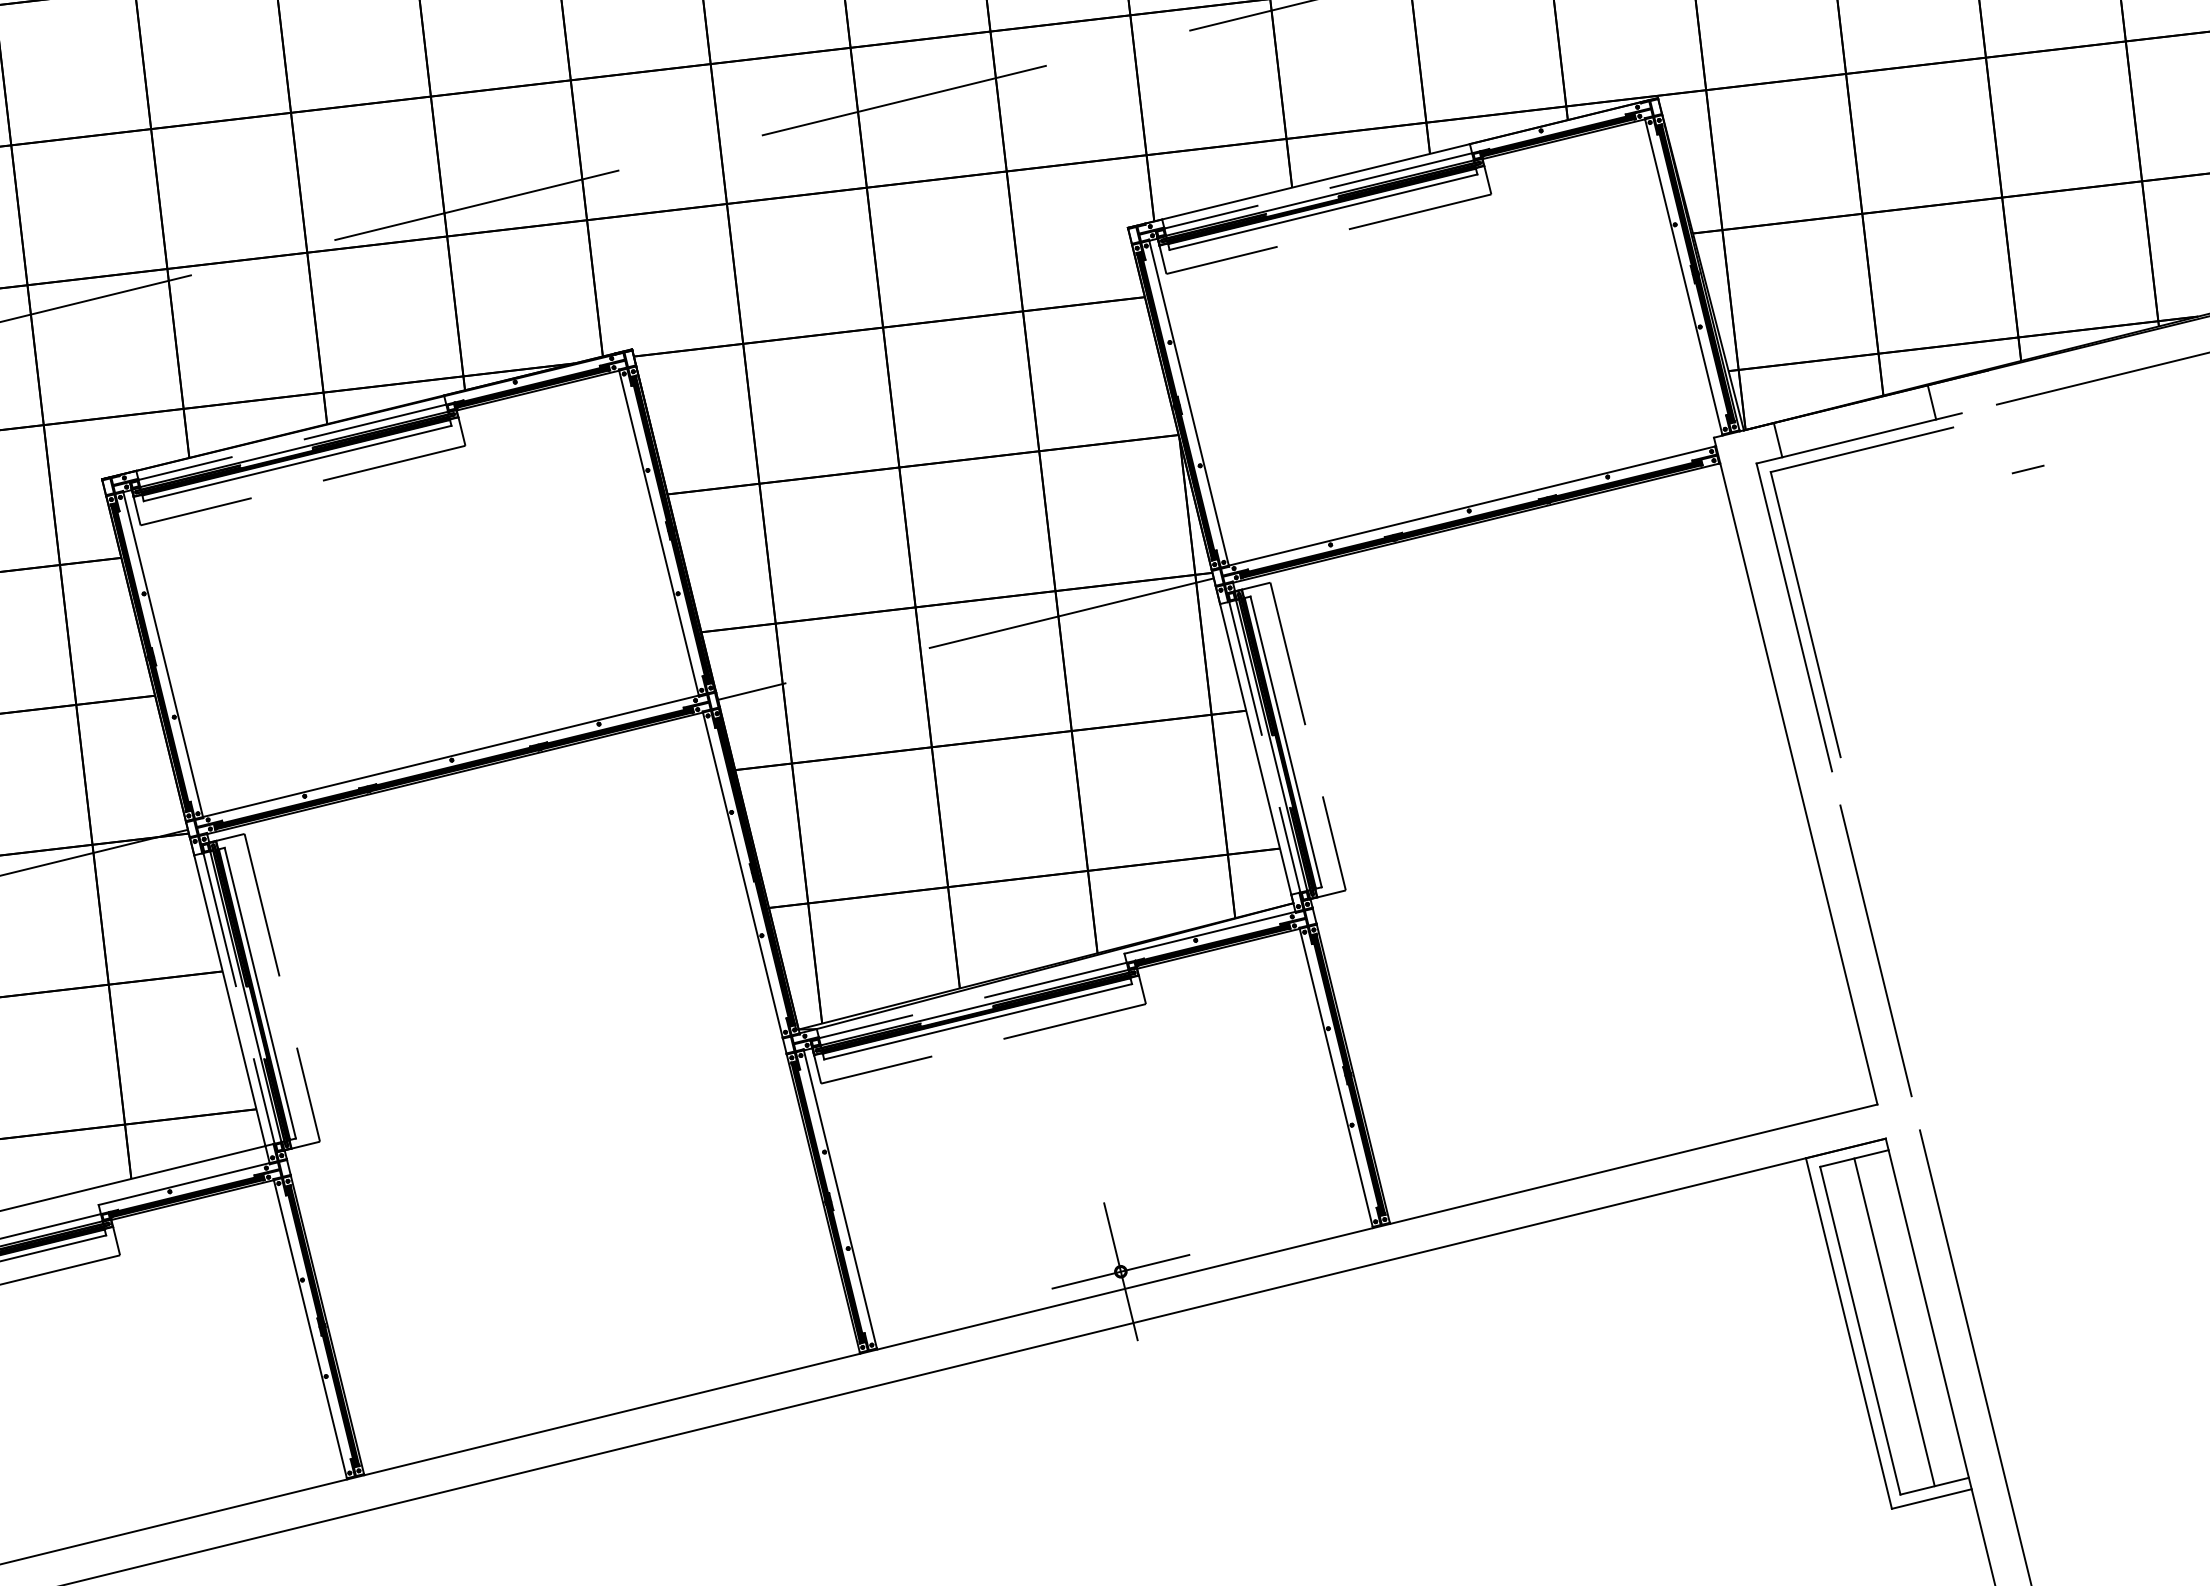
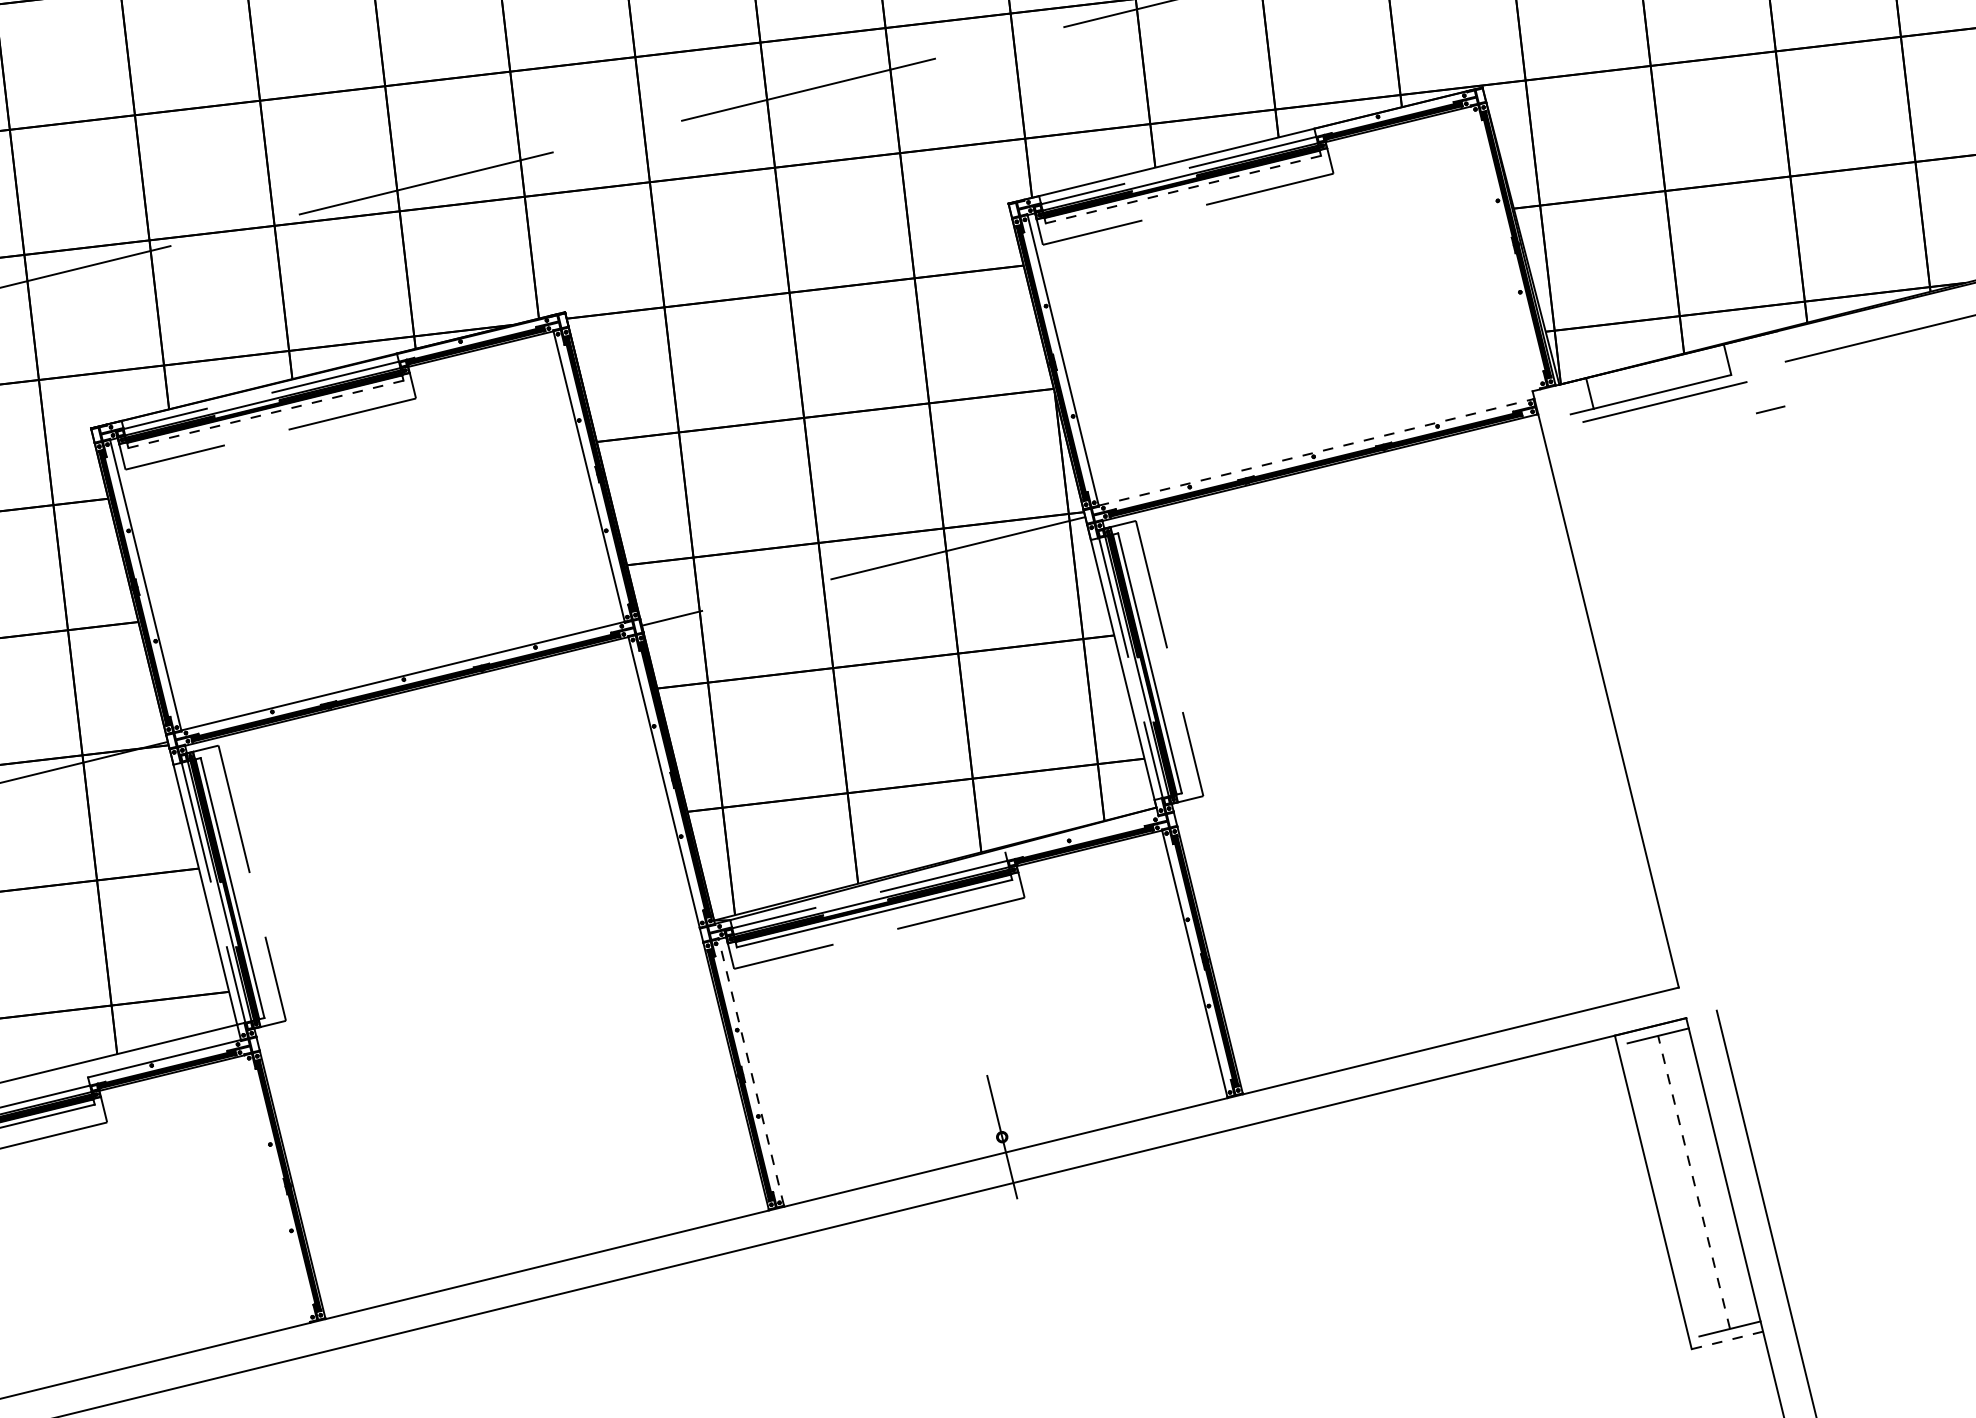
line: (1323, 212) -> (1183, 189), solid -> dashed
line: (1683, 276) -> (1505, 247), removed
line: (1948, 416) -> (1742, 372), removed
line: (298, 463) -> (266, 414), solid -> dashed
line: (2027, 469) -> (1770, 409), moved
line: (1472, 505) -> (1316, 451), solid -> dashed
line: (1805, 614) -> (1614, 549), removed
line: (1794, 617) -> (1604, 552), removed
line: (1209, 932) -> (1081, 833), removed
line: (1875, 950) -> (1677, 849), removed
line: (840, 1198) -> (751, 1071), solid -> dashed
line: (1120, 1271) -> (1001, 1136), removed
line: (1894, 1322) -> (1694, 1182), solid -> dashed
line: (309, 1329) -> (276, 1188), removed
line: (1860, 1330) -> (1663, 1189), removed
line: (1932, 1498) -> (1728, 1339), solid -> dashed

